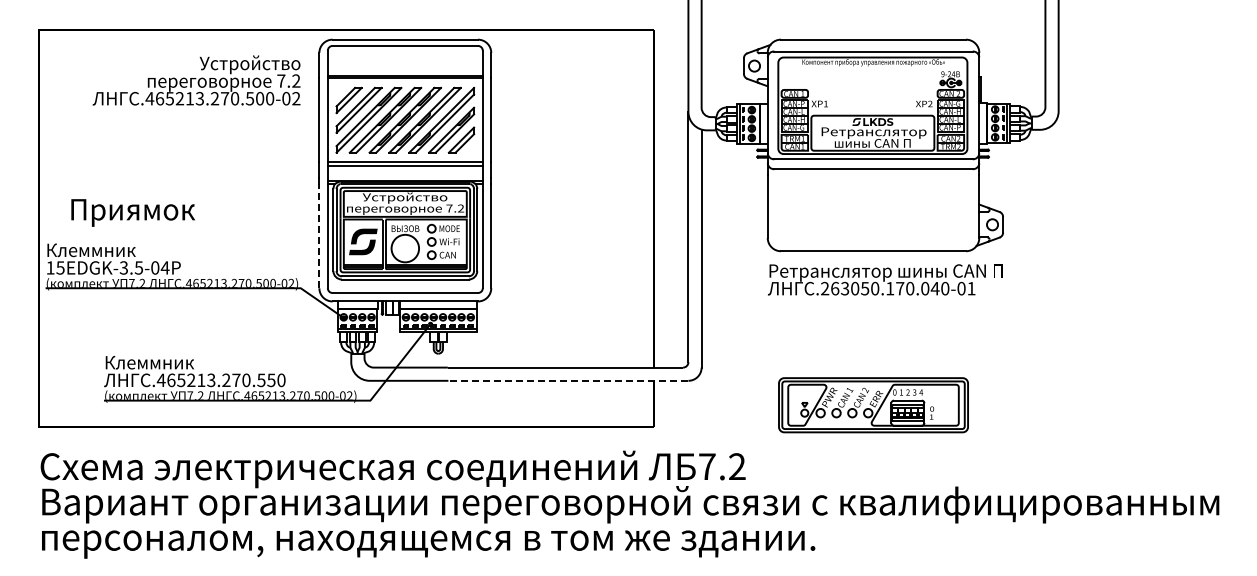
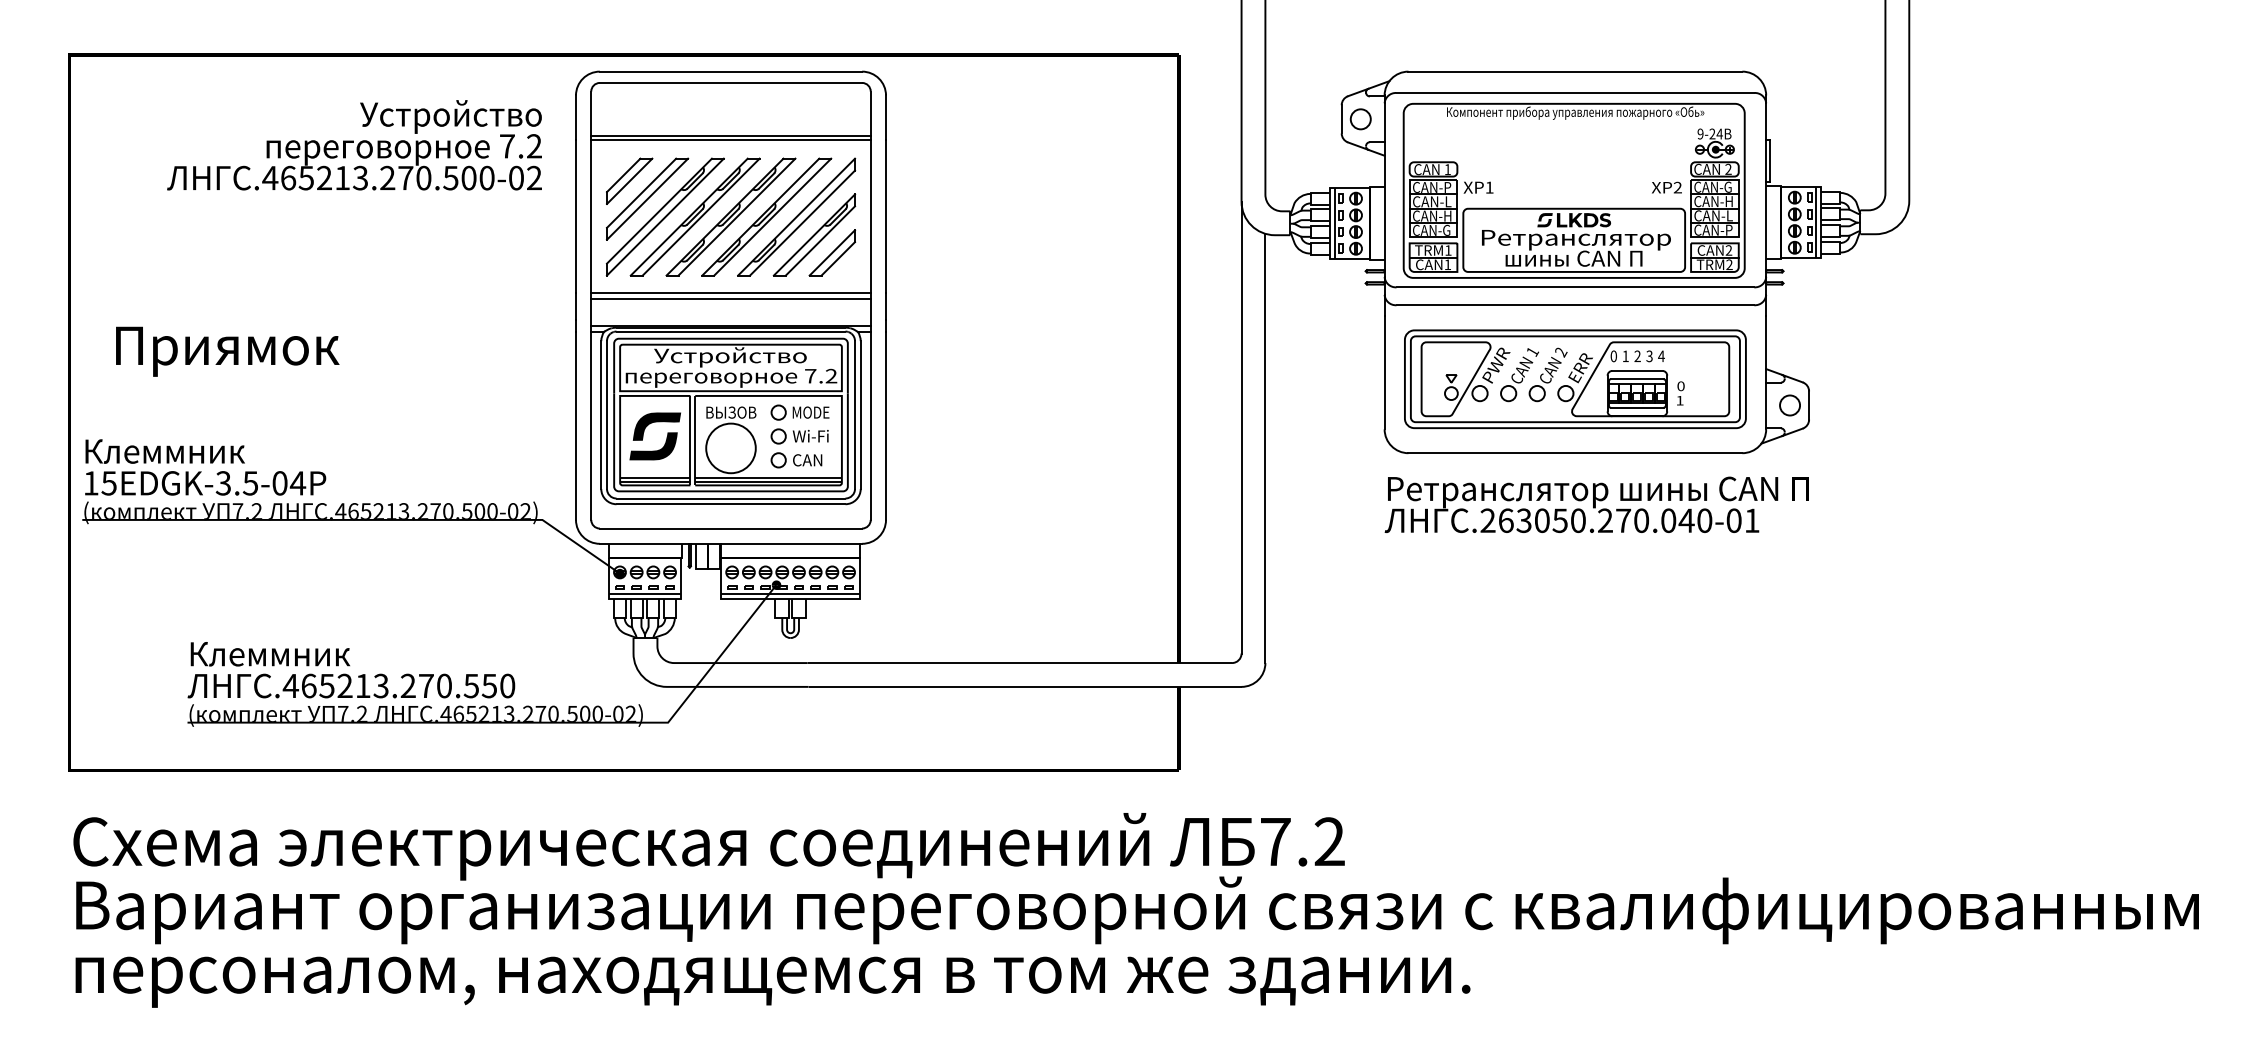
text: (132, 212) -> (226, 350), moved
line: (319, 235) -> (576, 424), dashed -> solid
text: (890, 288) -> (1606, 520), .170.040-01 -> .270.040-01
line: (567, 380) -> (1023, 686), dashed -> solid
part: (873, 405) -> (1575, 379), moved

